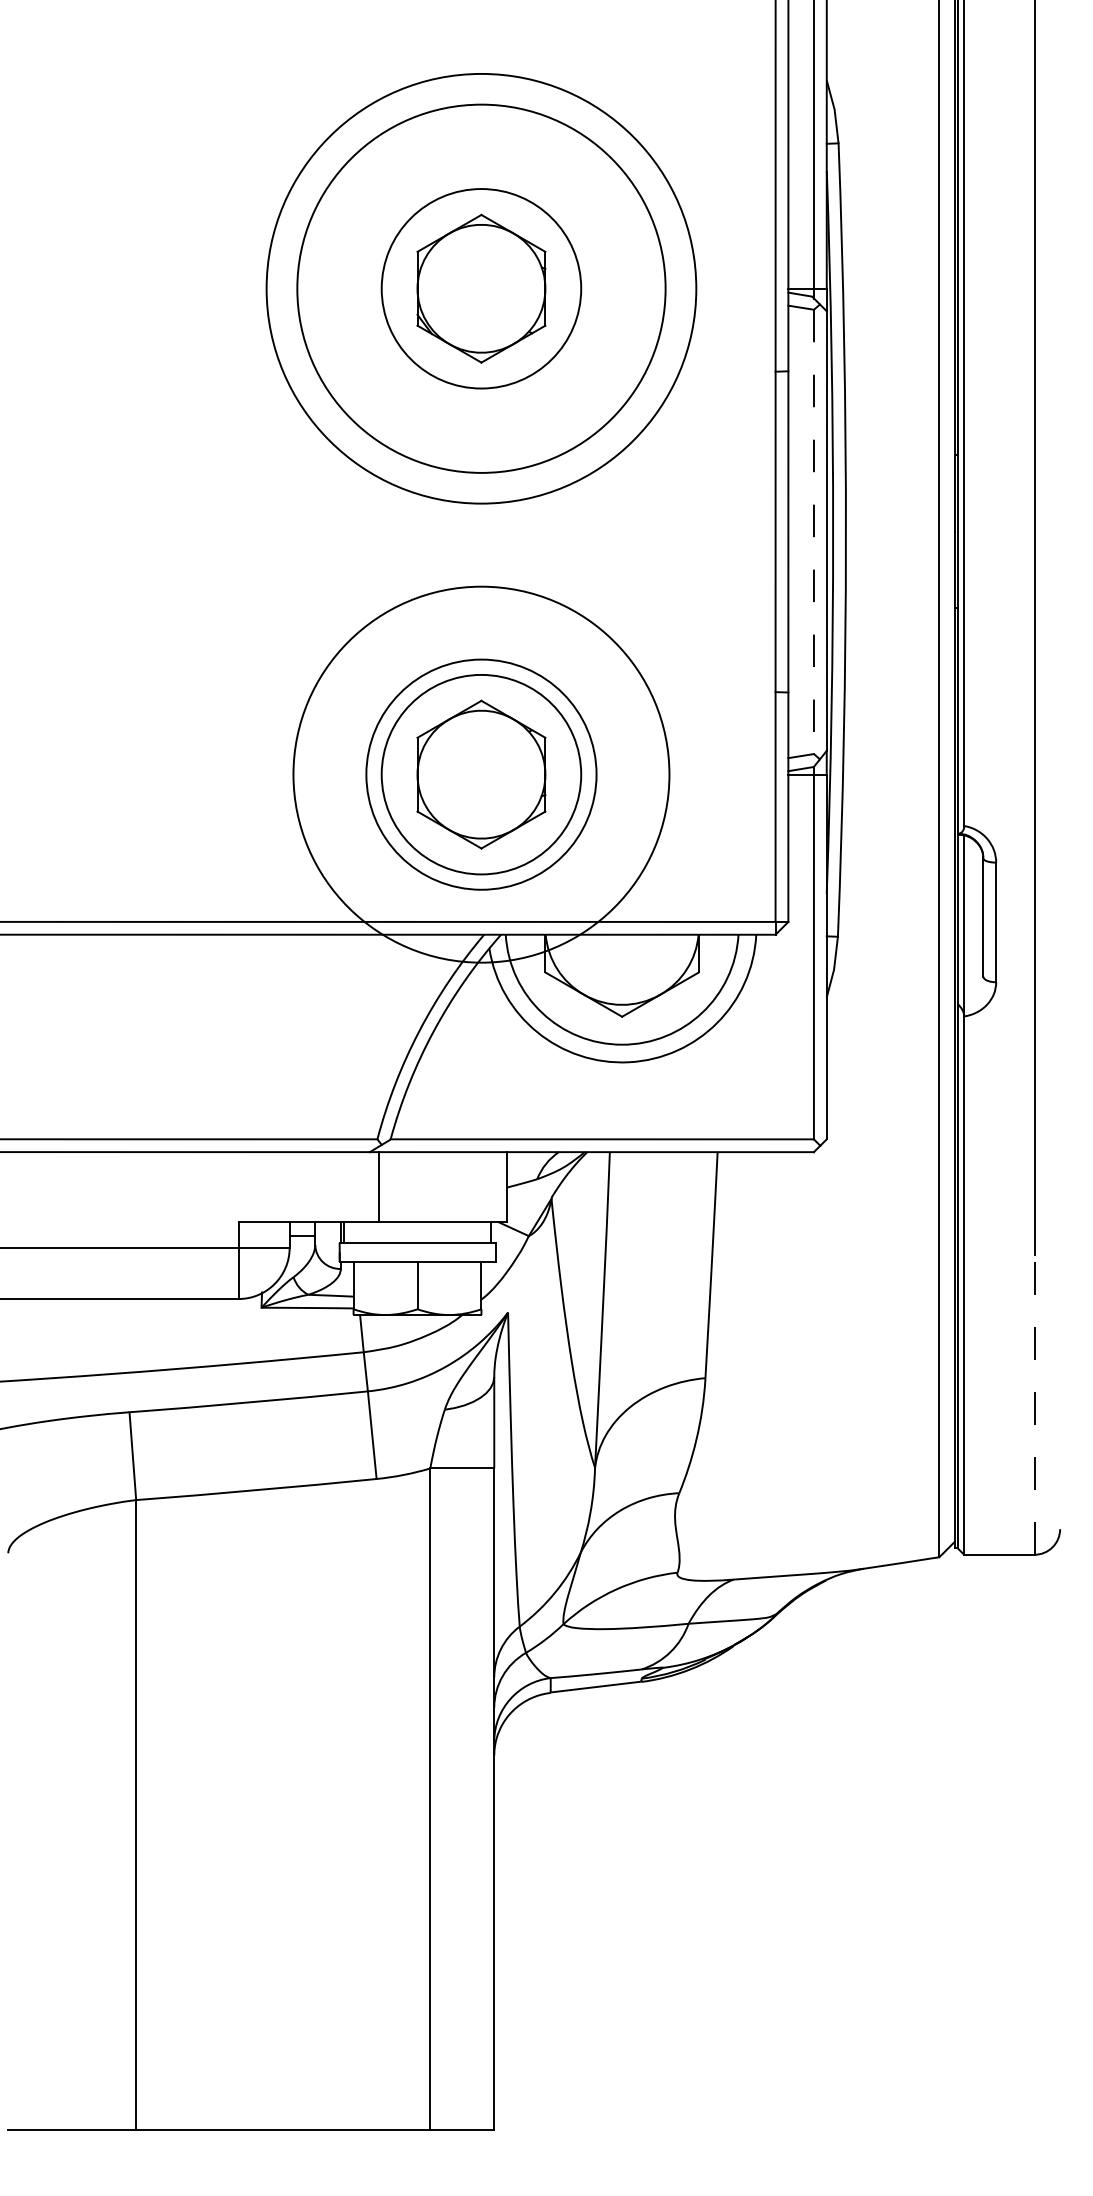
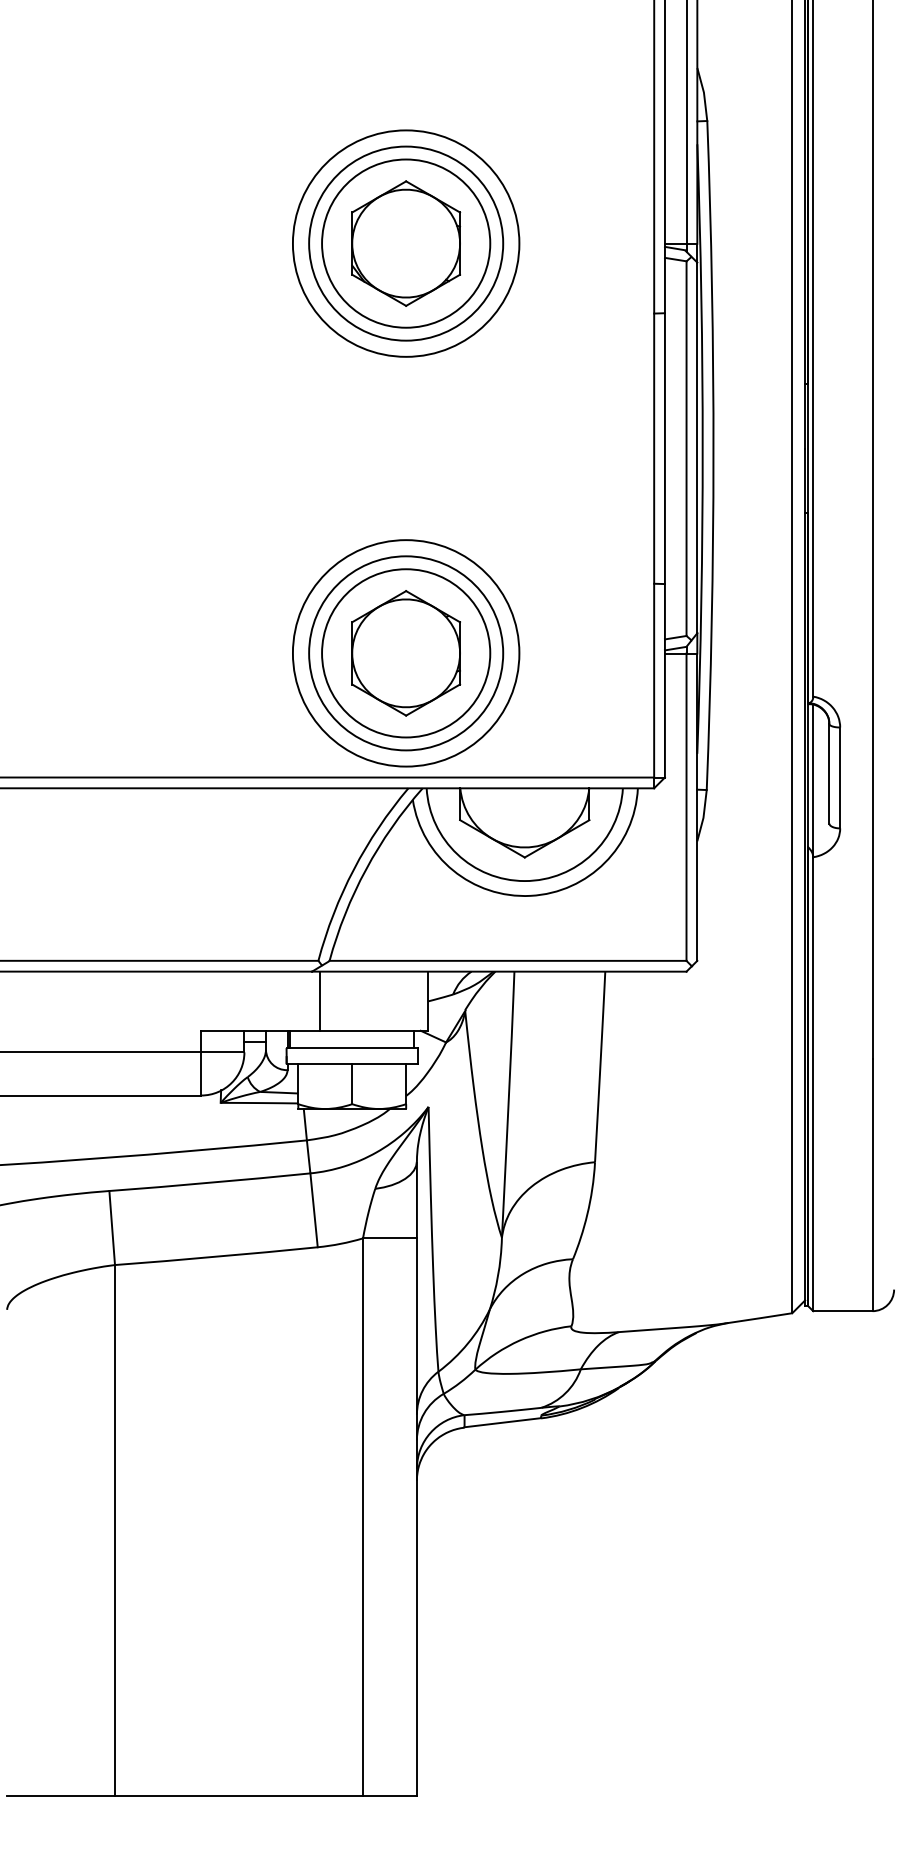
circle: (480, 288) -> (405, 243), size x0.62
circle: (481, 288) -> (406, 243), size x0.62
line: (813, 532) -> (686, 449), dashed -> solid
circle: (480, 774) -> (405, 653), size x0.71
line: (1034, 1404) -> (872, 1184), dashed -> solid

